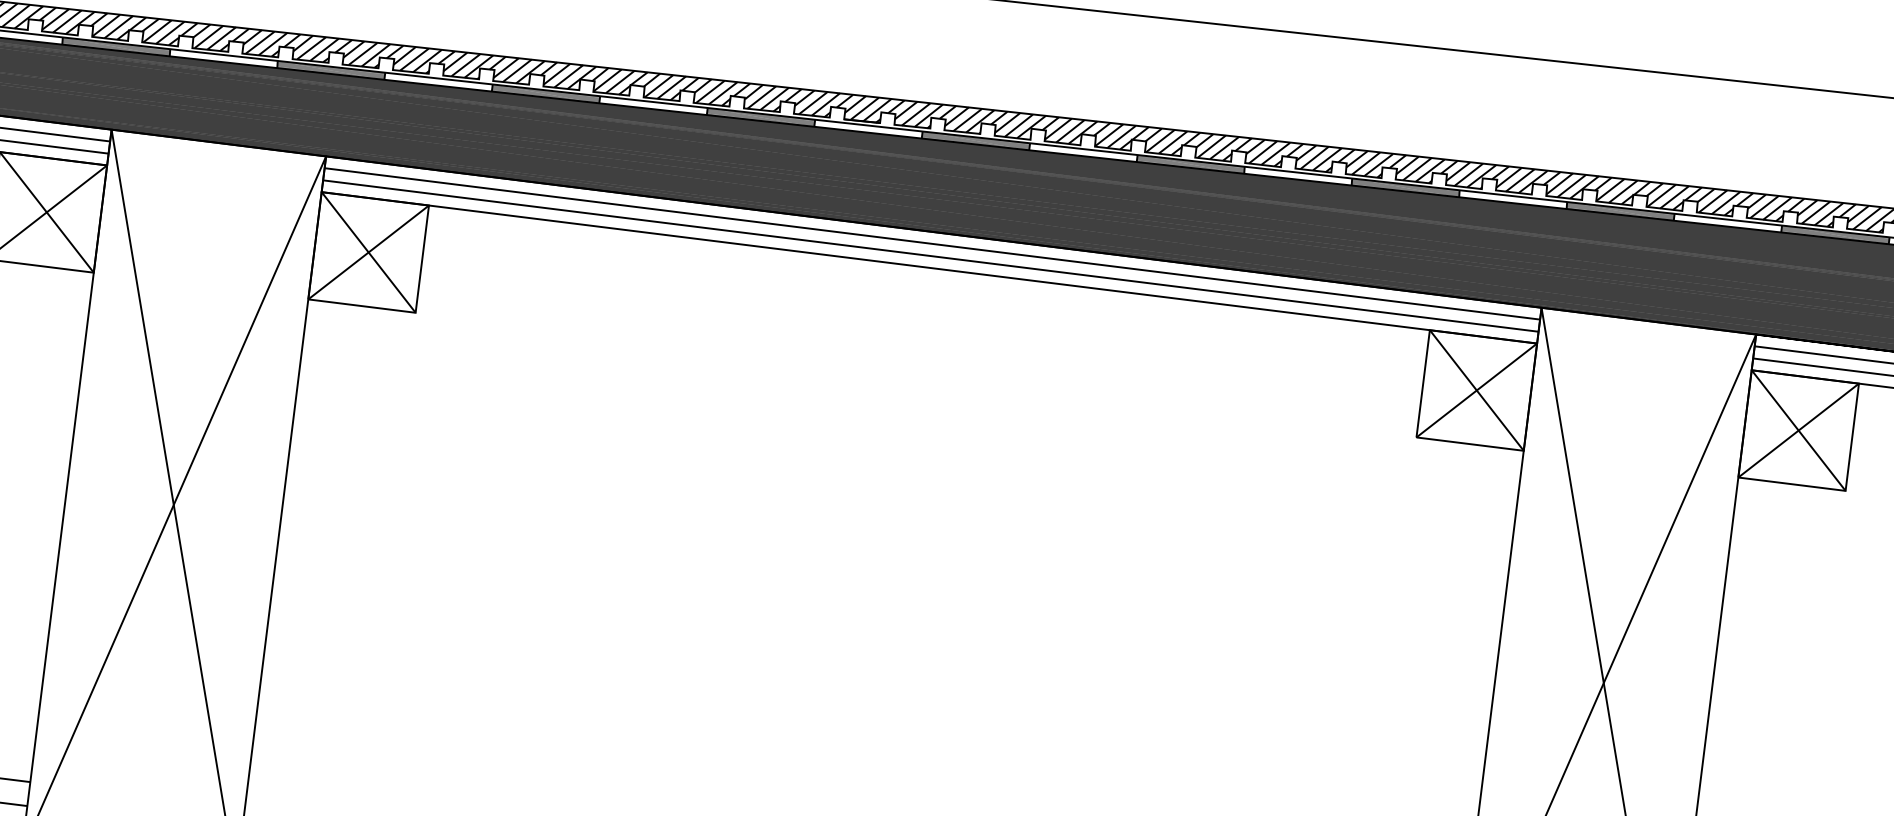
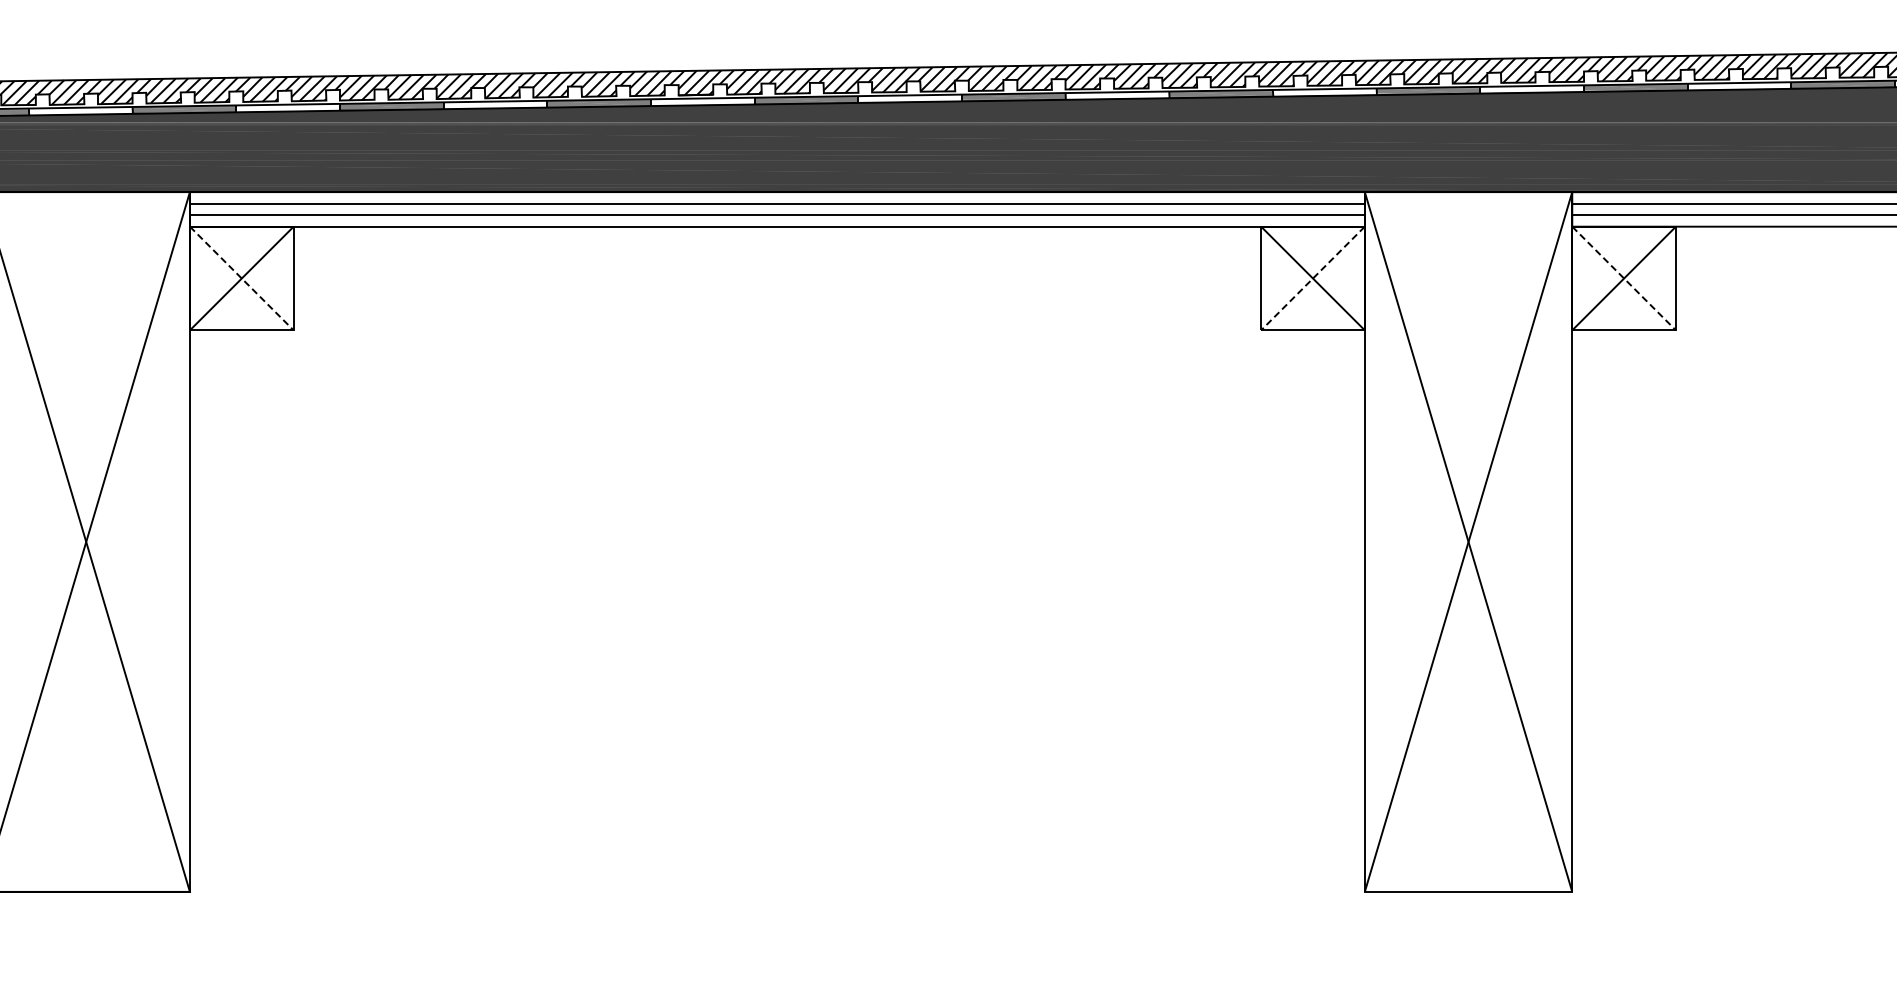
line: (369, 252) -> (242, 278), solid -> dashed
line: (1476, 390) -> (1312, 278), solid -> dashed
line: (1799, 430) -> (1624, 278), solid -> dashed

